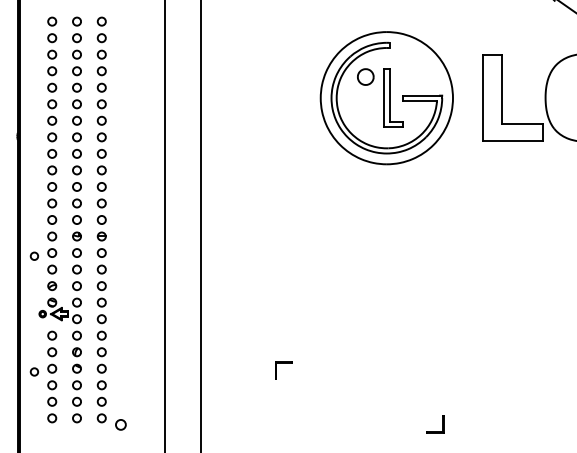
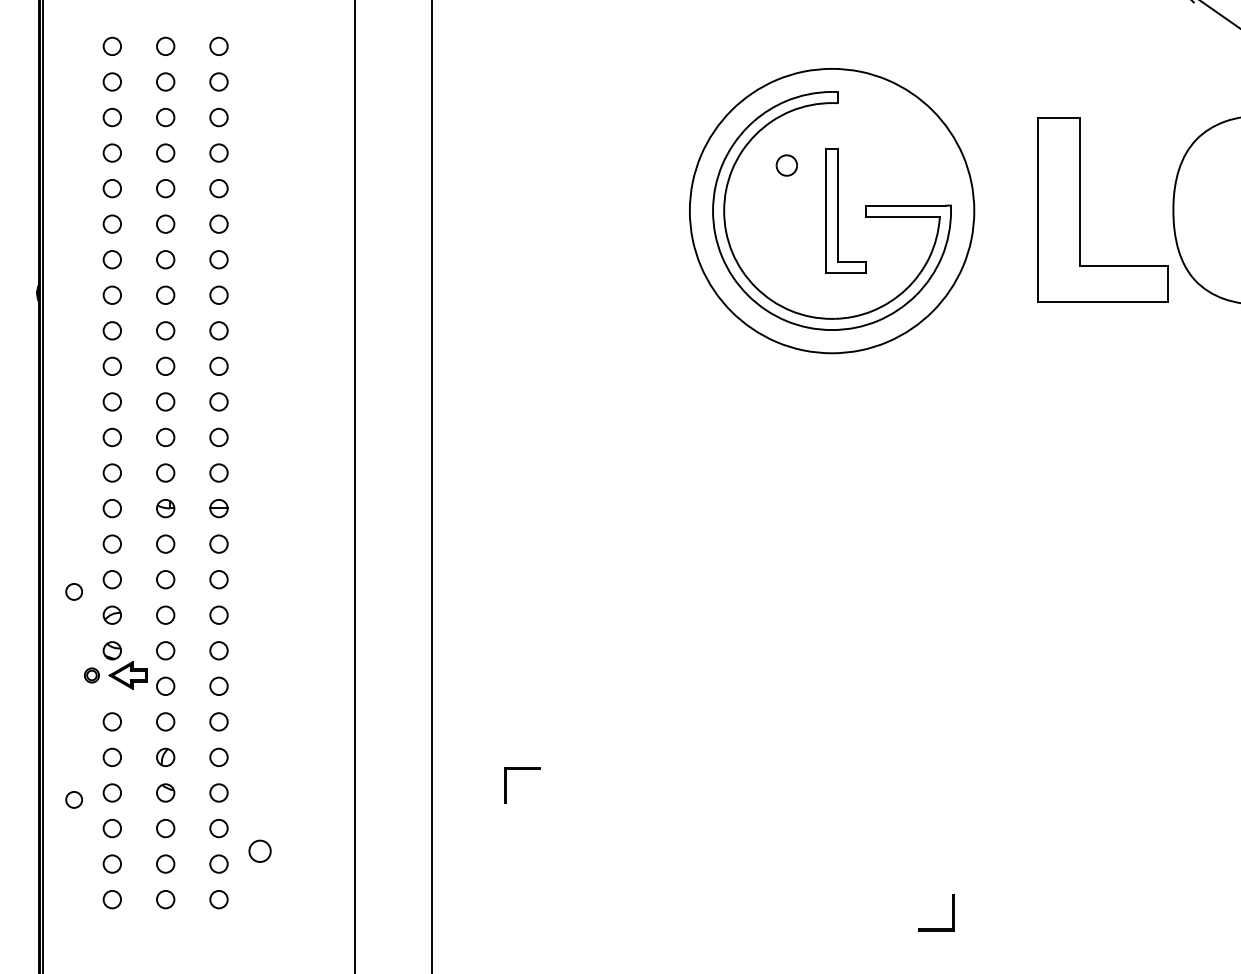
part: (365, 76) -> (786, 164), size x0.6
circle: (34, 255) -> (74, 590), moved
part: (283, 363) -> (521, 770), moved
circle: (120, 424) -> (259, 850), moved

